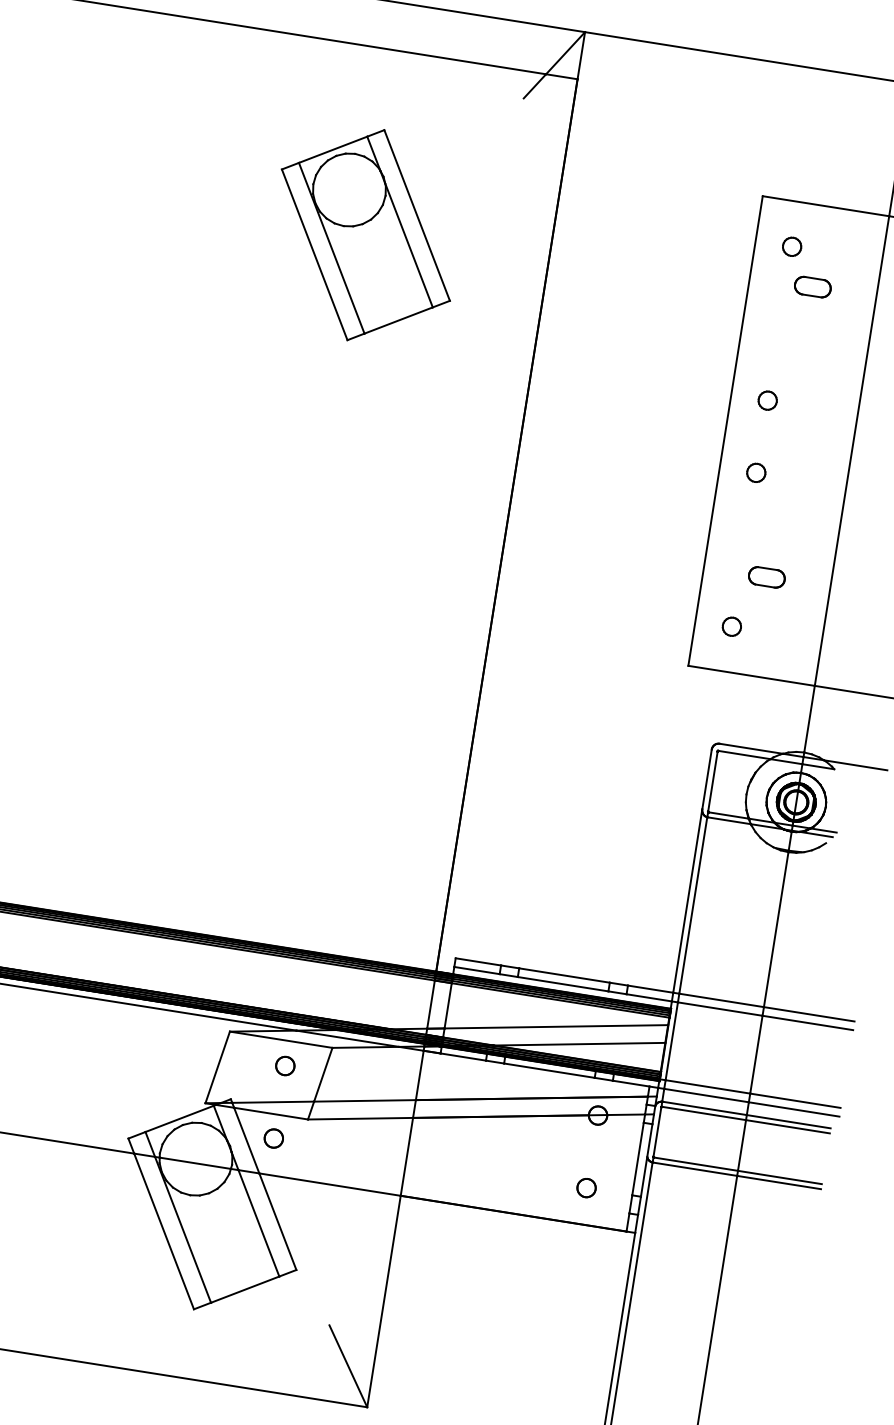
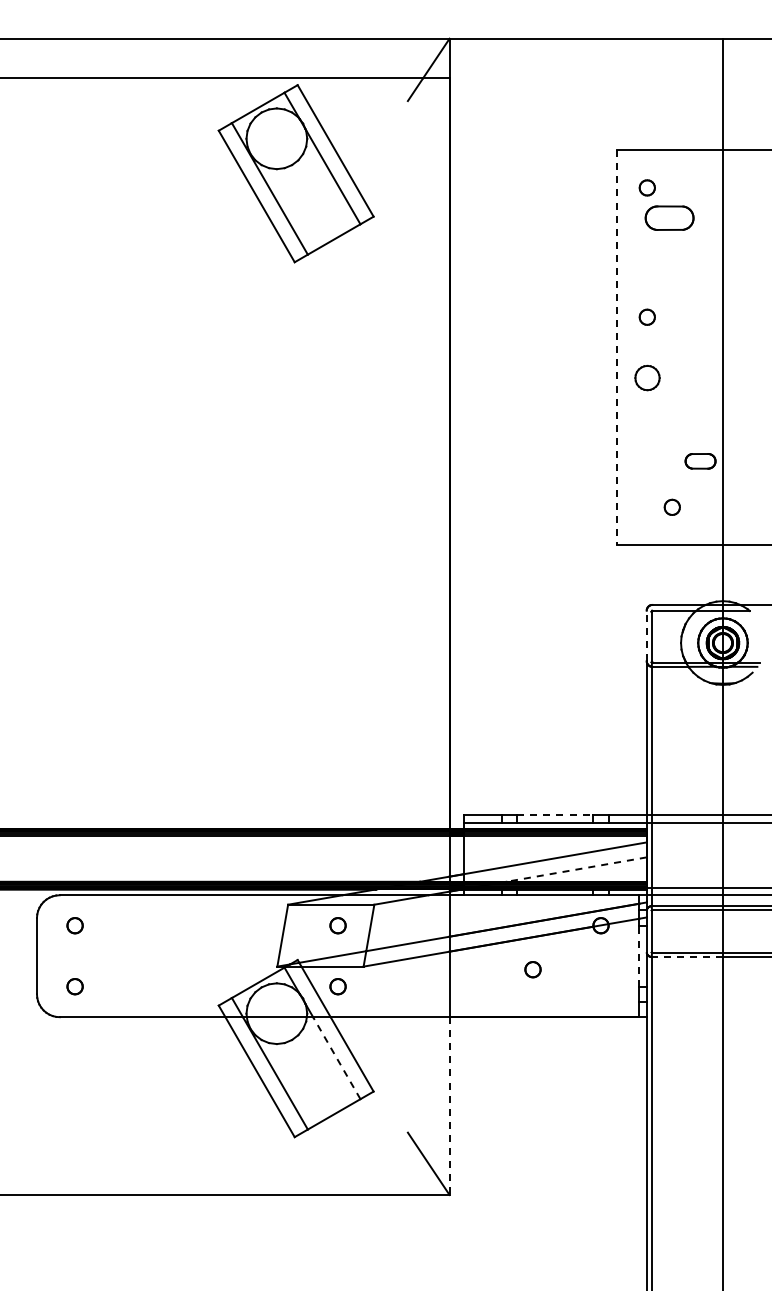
part: (365, 234) -> (295, 173), moved
part: (812, 287) -> (669, 218), size x1.6
line: (725, 432) -> (616, 348), solid -> dashed
part: (755, 472) -> (646, 377), size x1.6
part: (766, 577) -> (700, 461), moved
part: (731, 625) -> (671, 506), moved
line: (706, 778) -> (646, 635), solid -> dashed
line: (564, 975) -> (555, 815), solid -> dashed
line: (579, 1044) -> (576, 869), solid -> dashed
line: (638, 1158) -> (639, 955), solid -> dashed
line: (694, 1169) -> (687, 957), solid -> dashed
part: (586, 1187) -> (532, 969), moved
line: (258, 1222) -> (336, 1057), solid -> dashed
line: (383, 1302) -> (449, 1106), solid -> dashed

